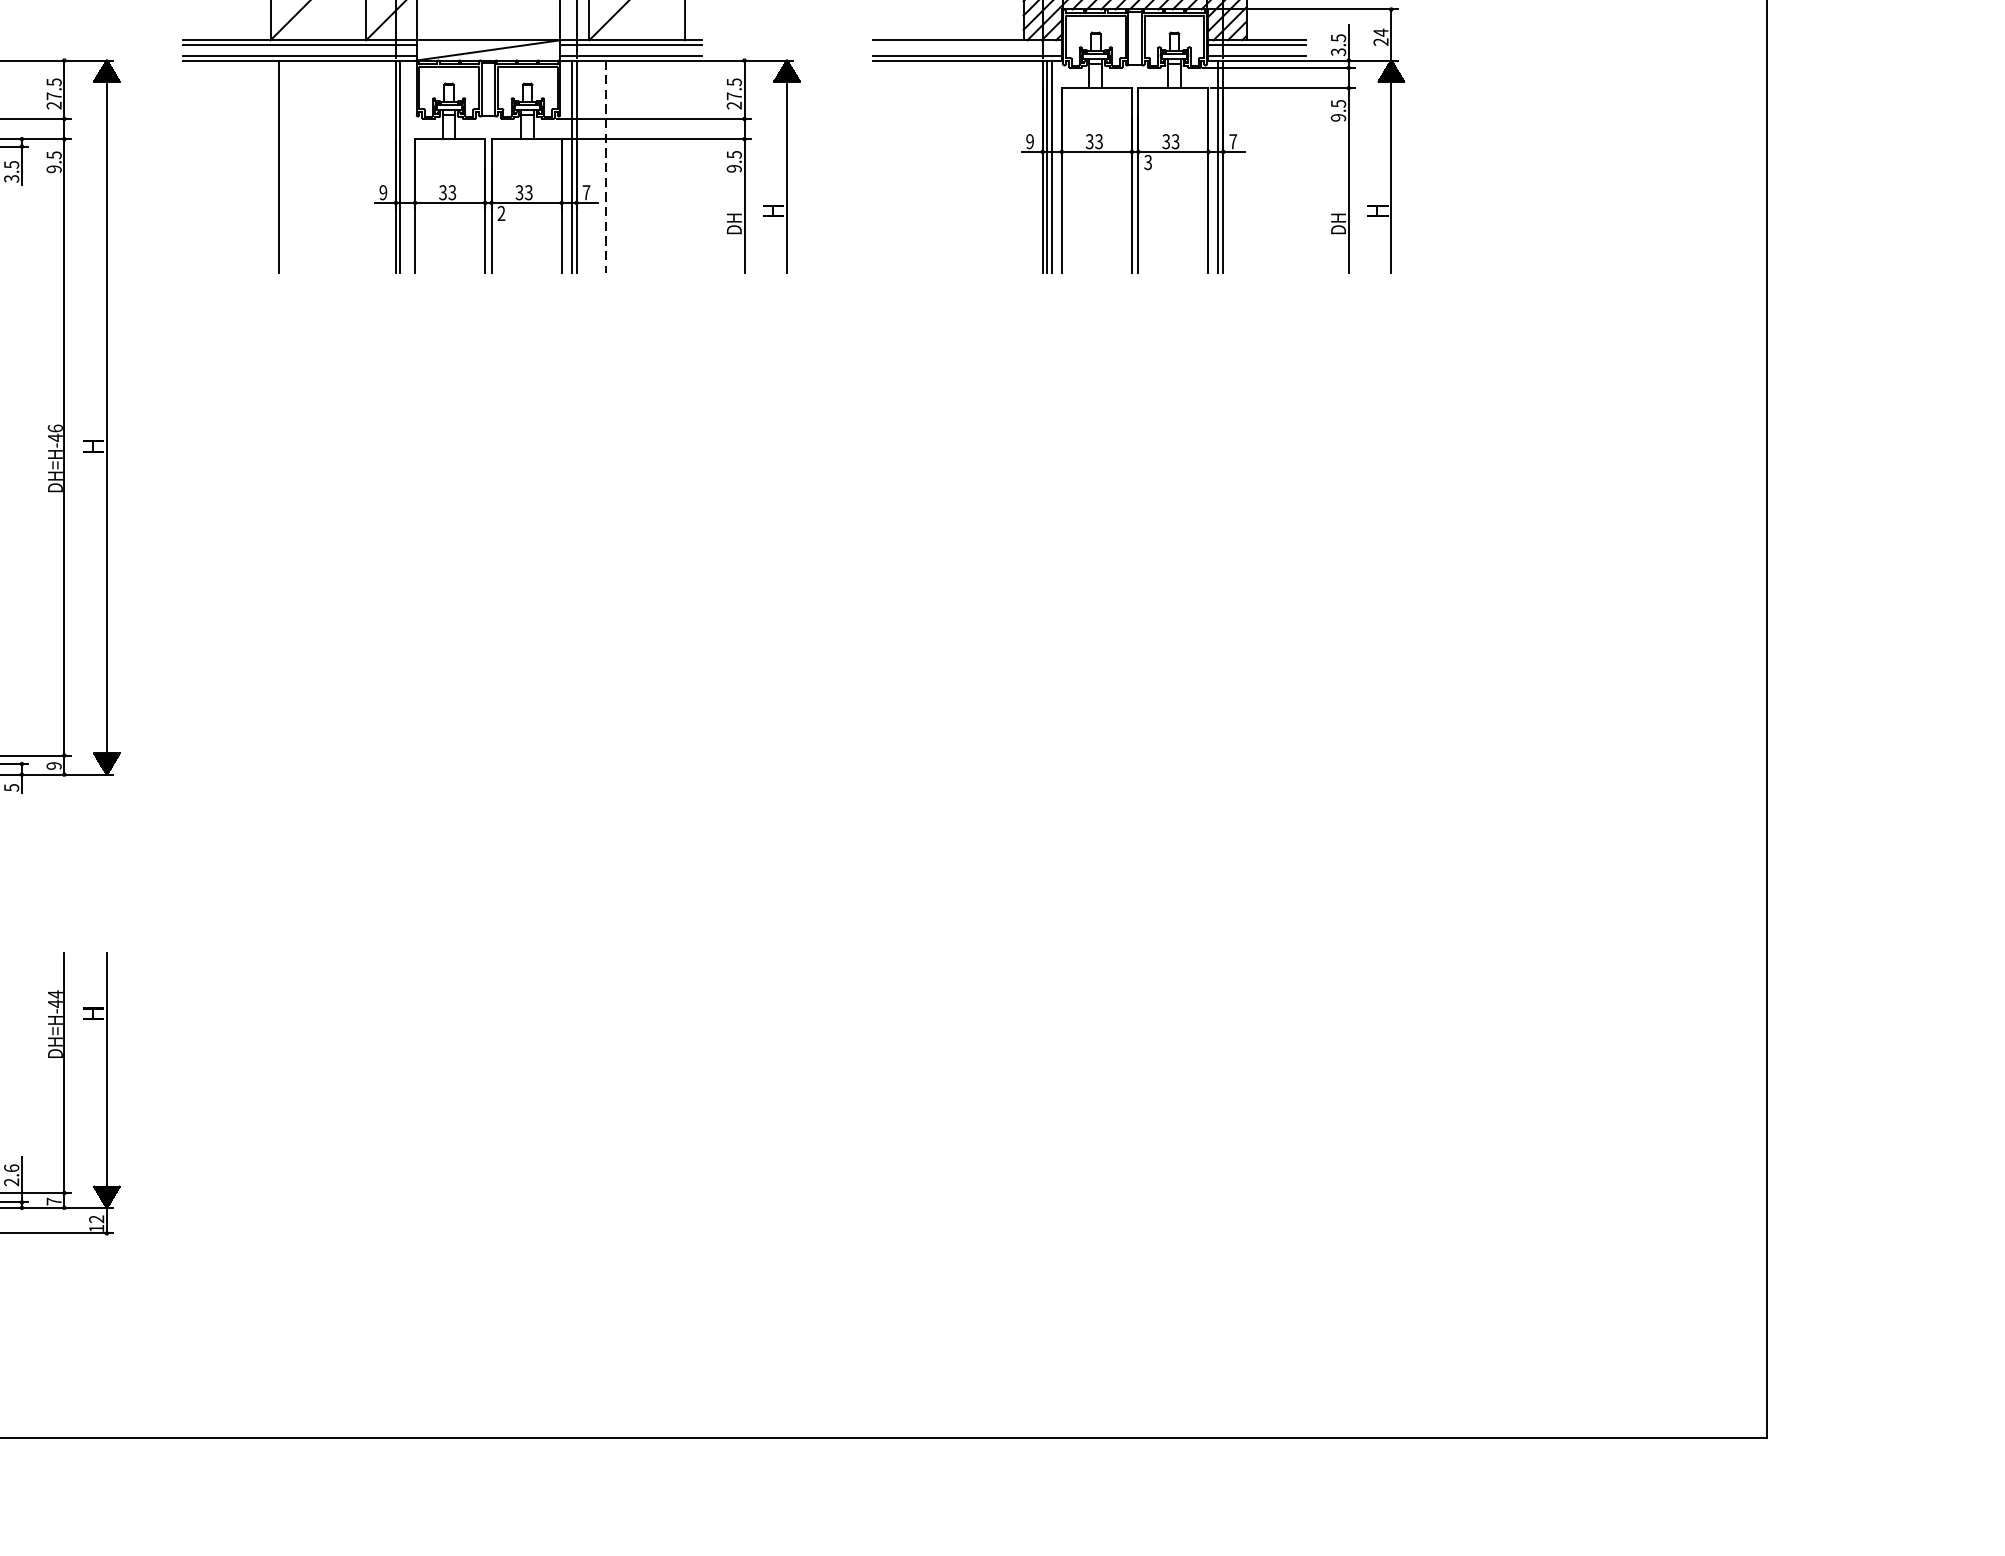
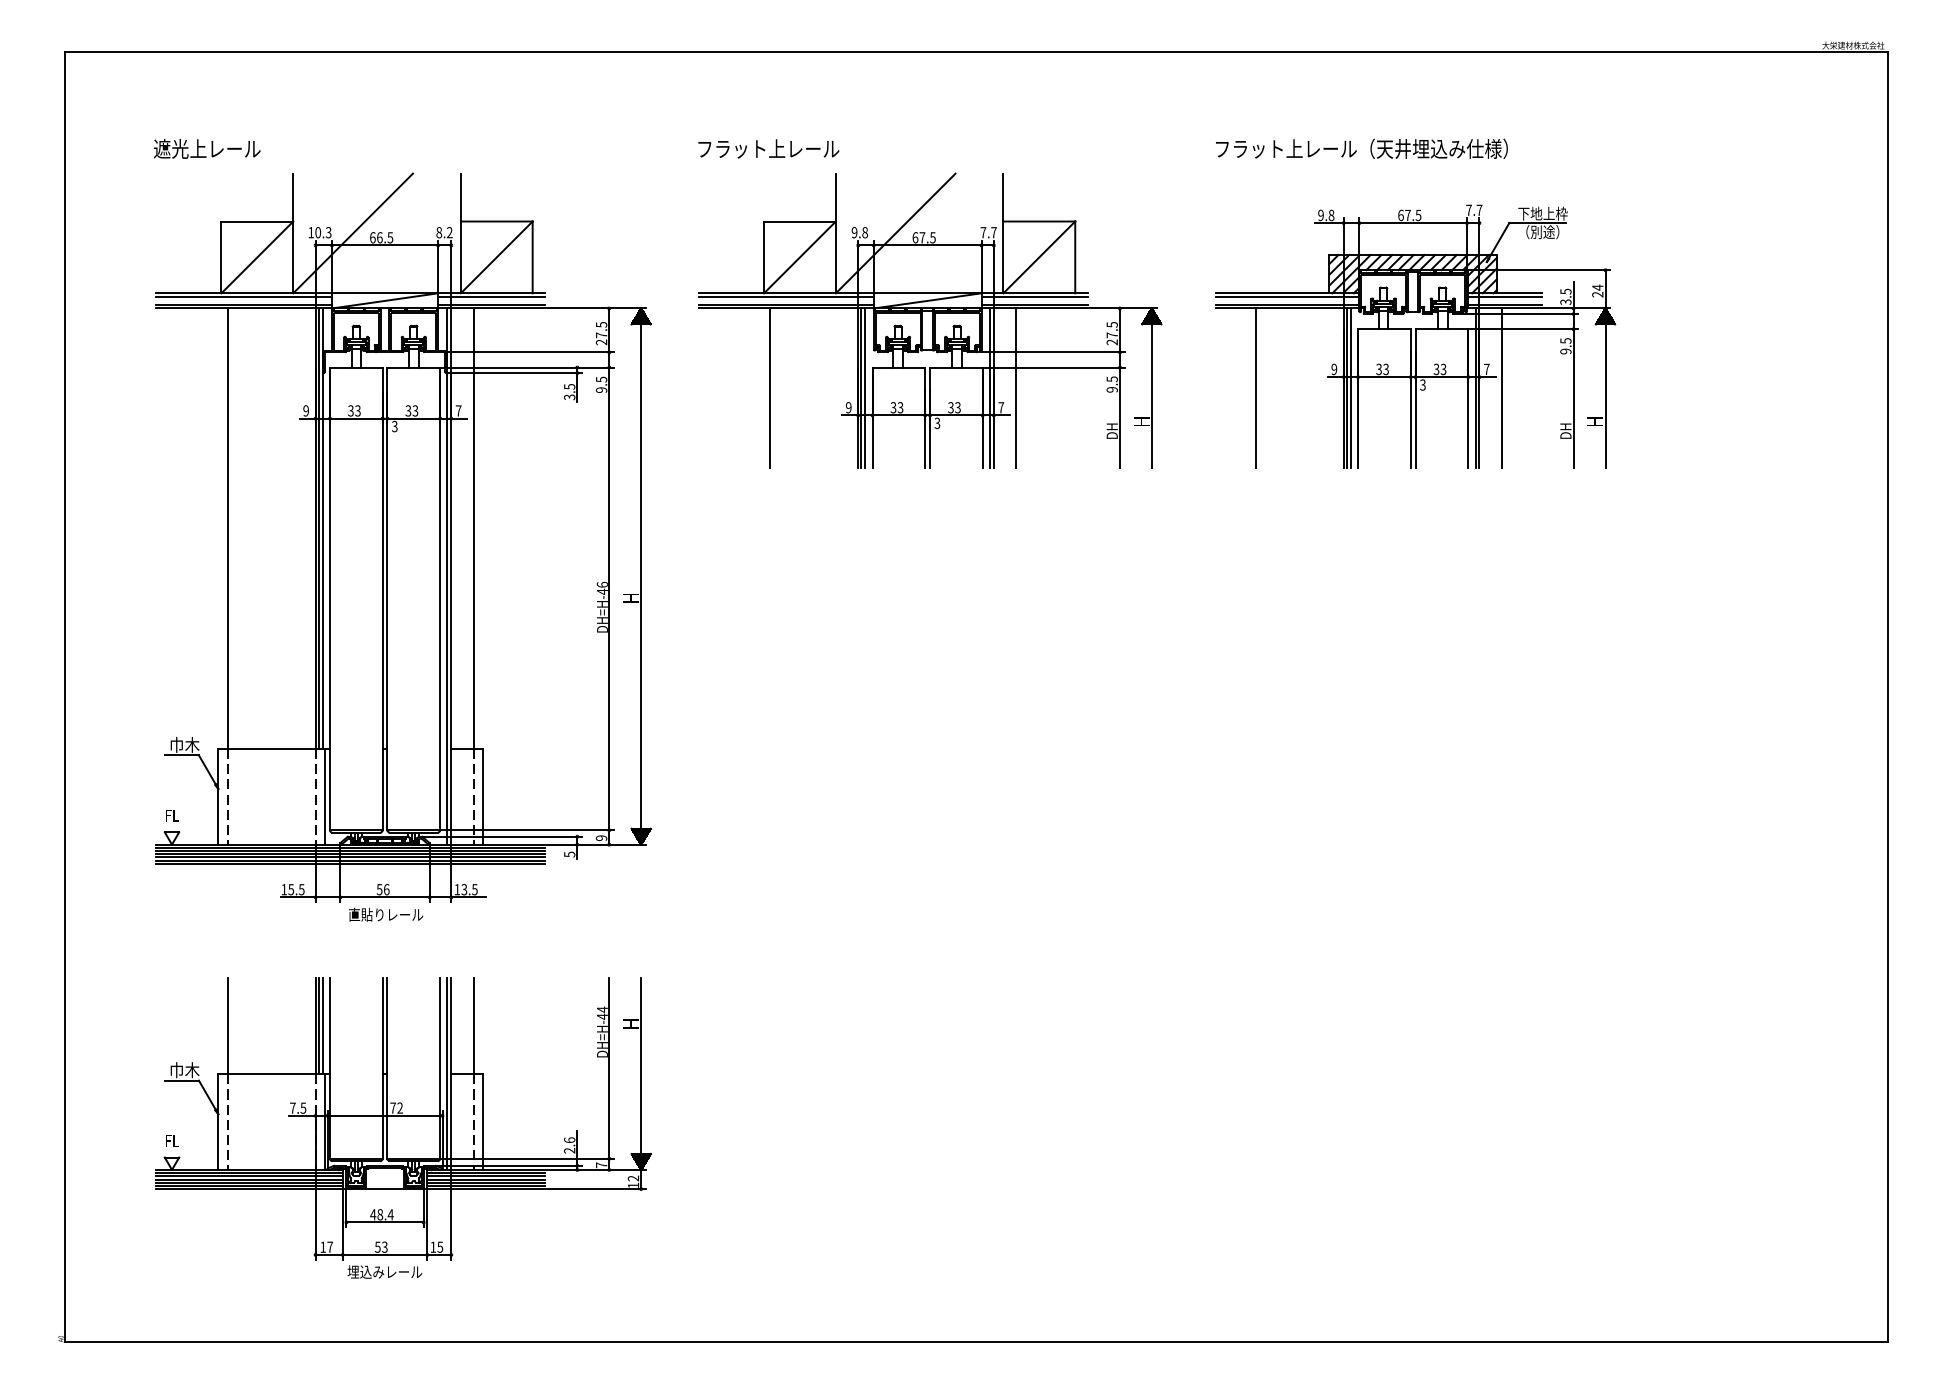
line: (967, 44) -> (1287, 296), added
line: (405, 167) -> (865, 388), added
line: (606, 167) -> (1016, 388), dashed -> solid
line: (926, 167) -> (1256, 388), added
line: (1252, 167) -> (1501, 388), added
text: (501, 213) -> (937, 423), 2 -> 3

